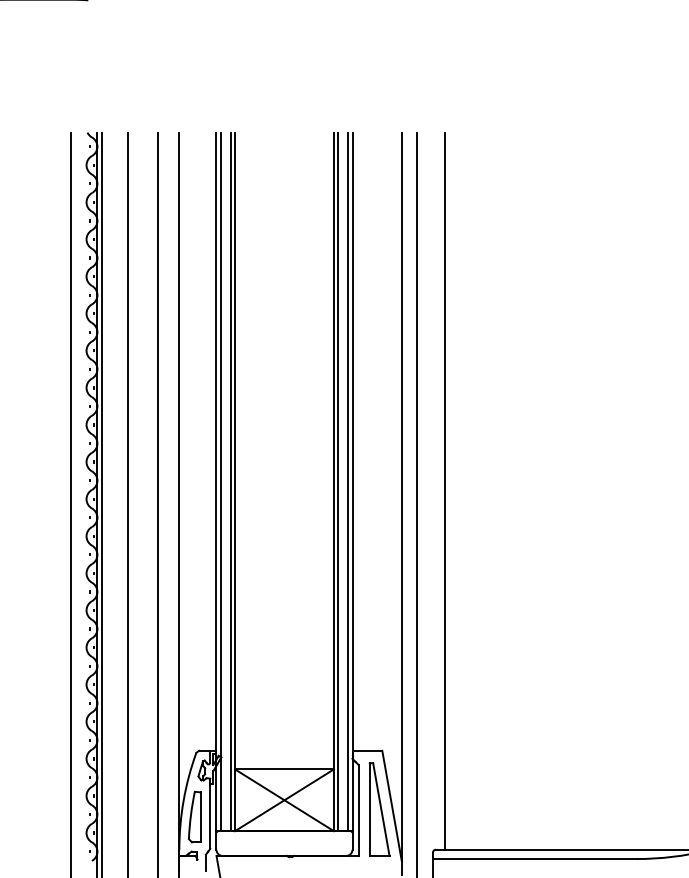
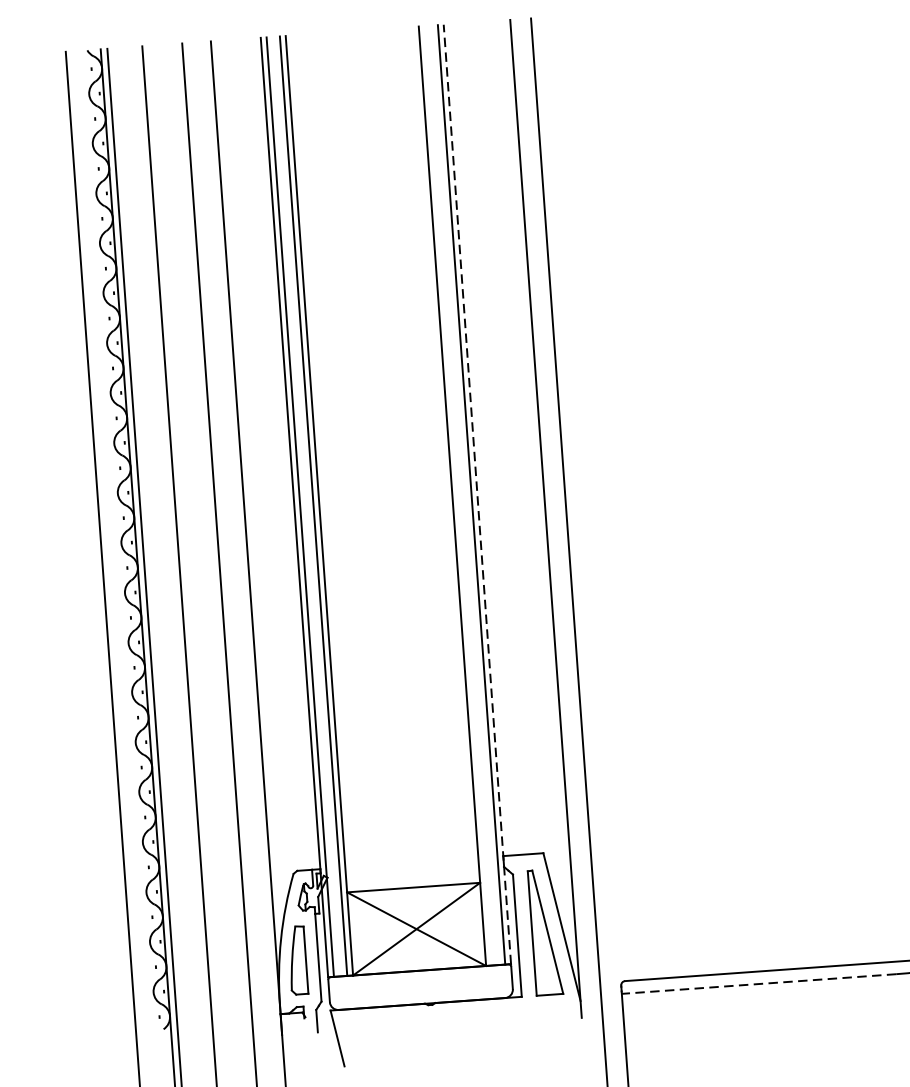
line: (338, 481) -> (458, 495), removed
line: (352, 481) -> (477, 493), solid -> dashed
line: (445, 490) -> (603, 497), removed
line: (534, 859) -> (758, 984), solid -> dashed

